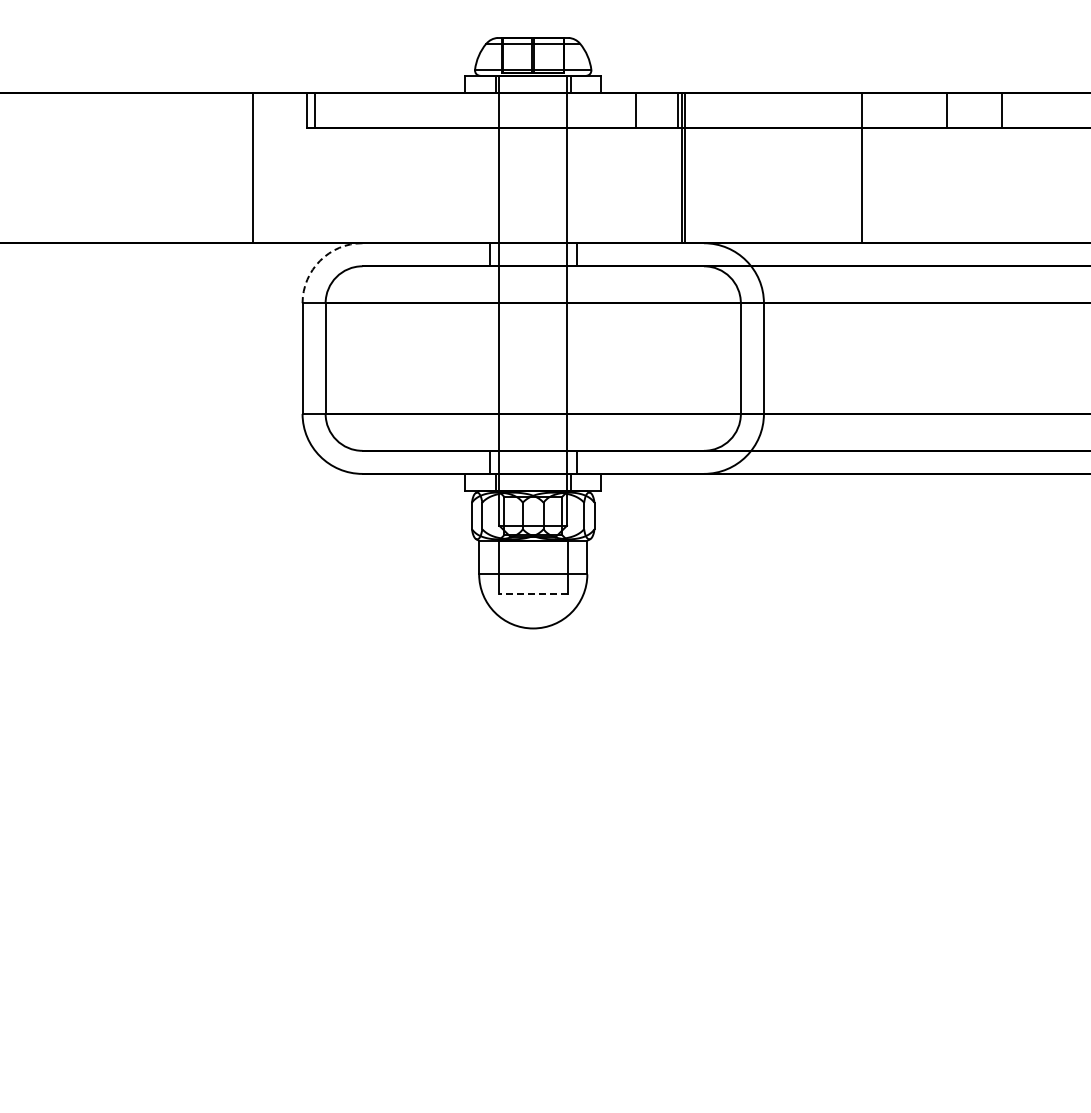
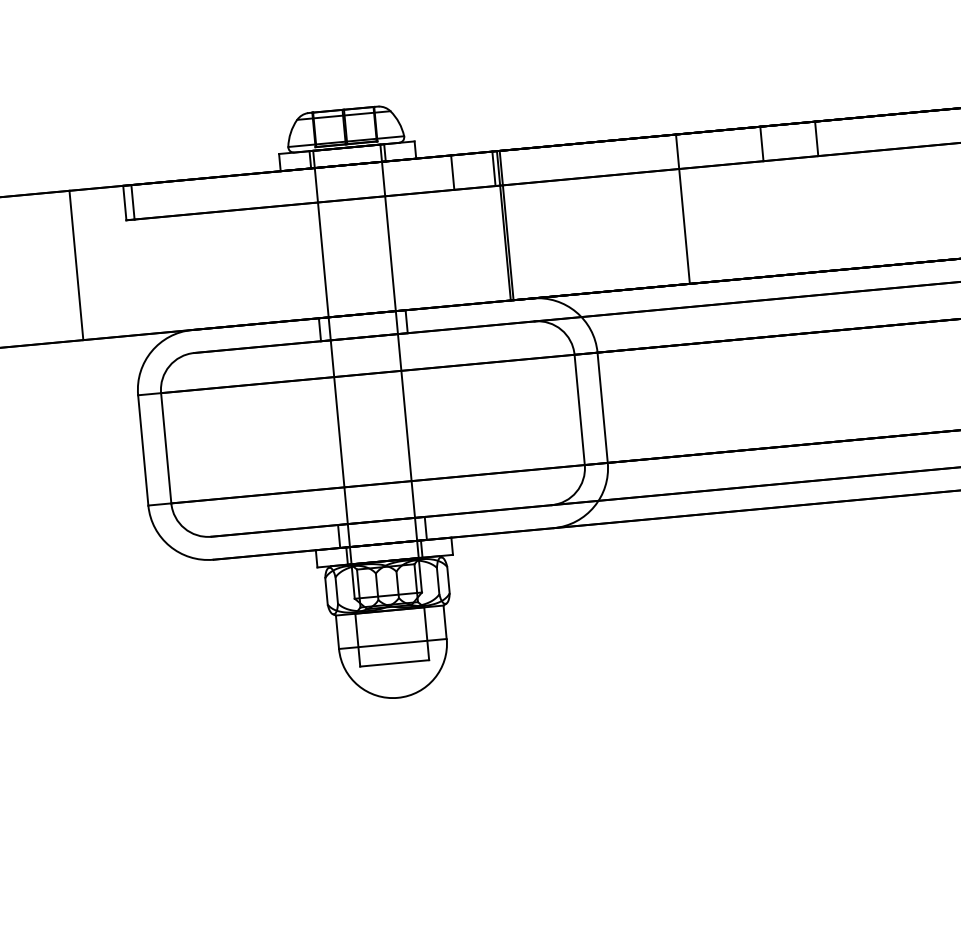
arc: (320, 260) -> (152, 351), dashed -> solid
line: (533, 593) -> (394, 662), dashed -> solid

